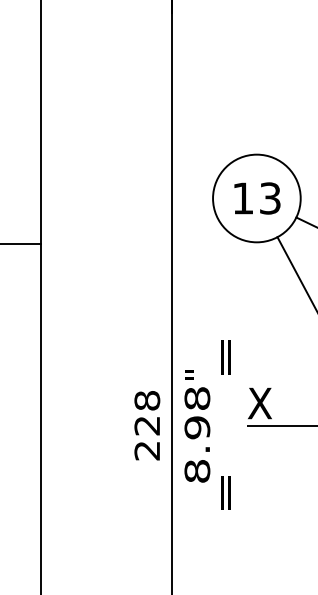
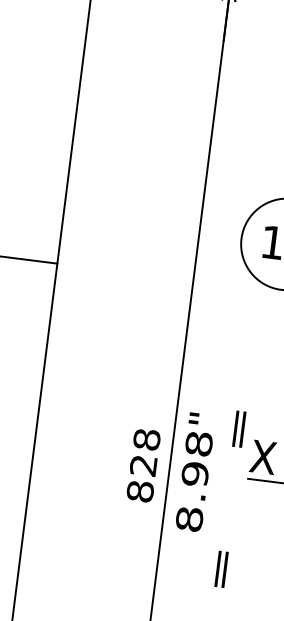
text: (225, 424) -> (230, 498), moved
text: (147, 450) -> (140, 491), 228 -> 828

